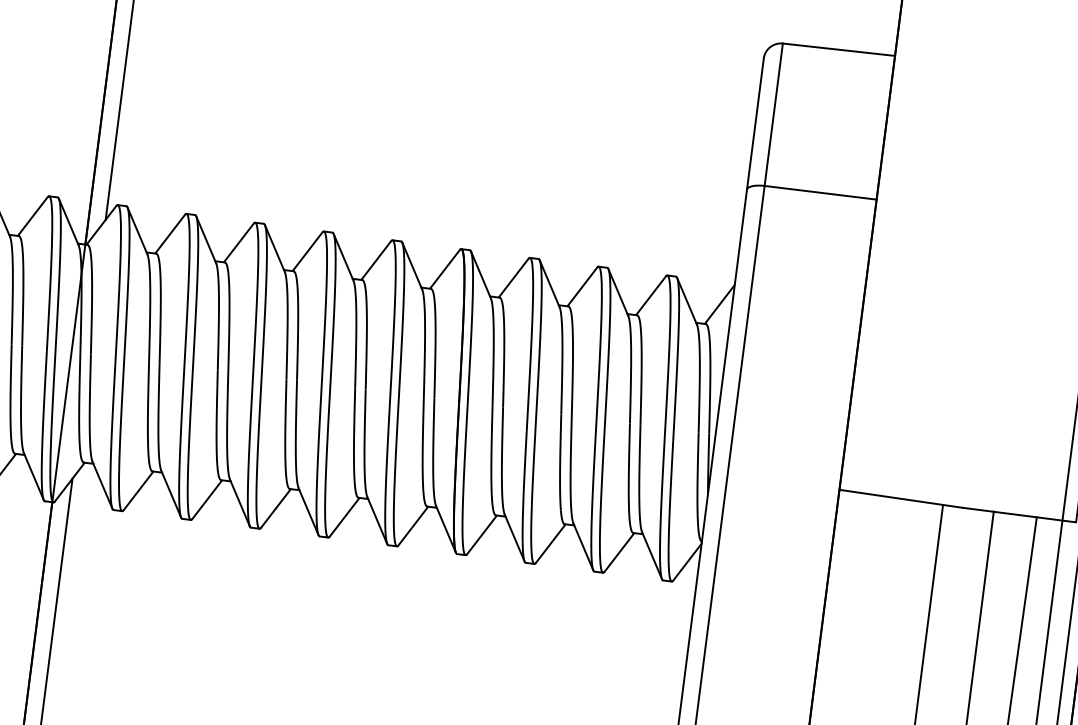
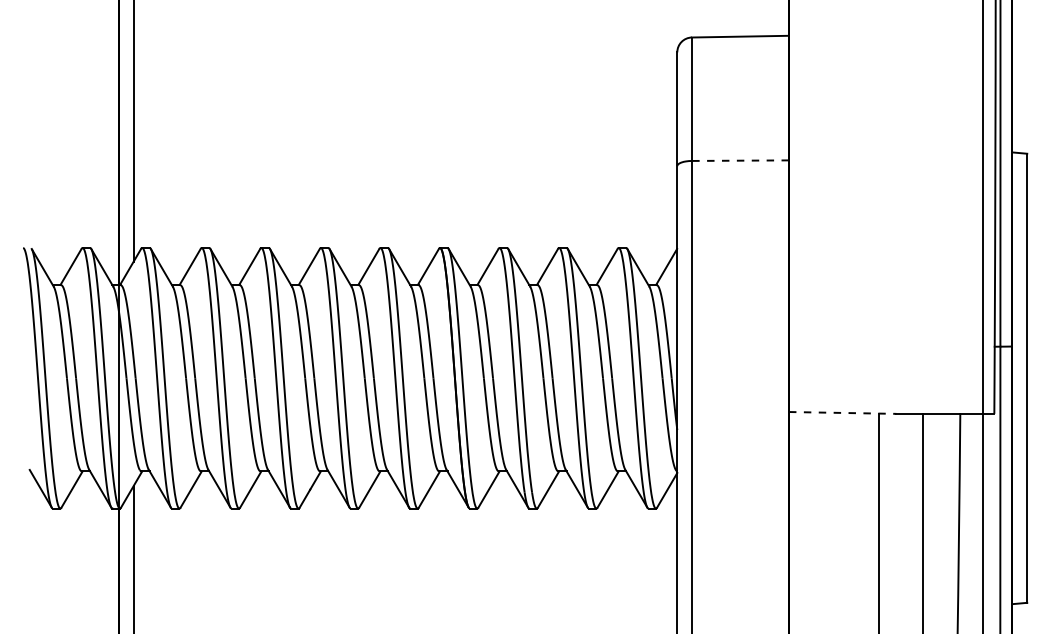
line: (820, 192) -> (740, 160), solid -> dashed
line: (901, 498) -> (842, 412), solid -> dashed

